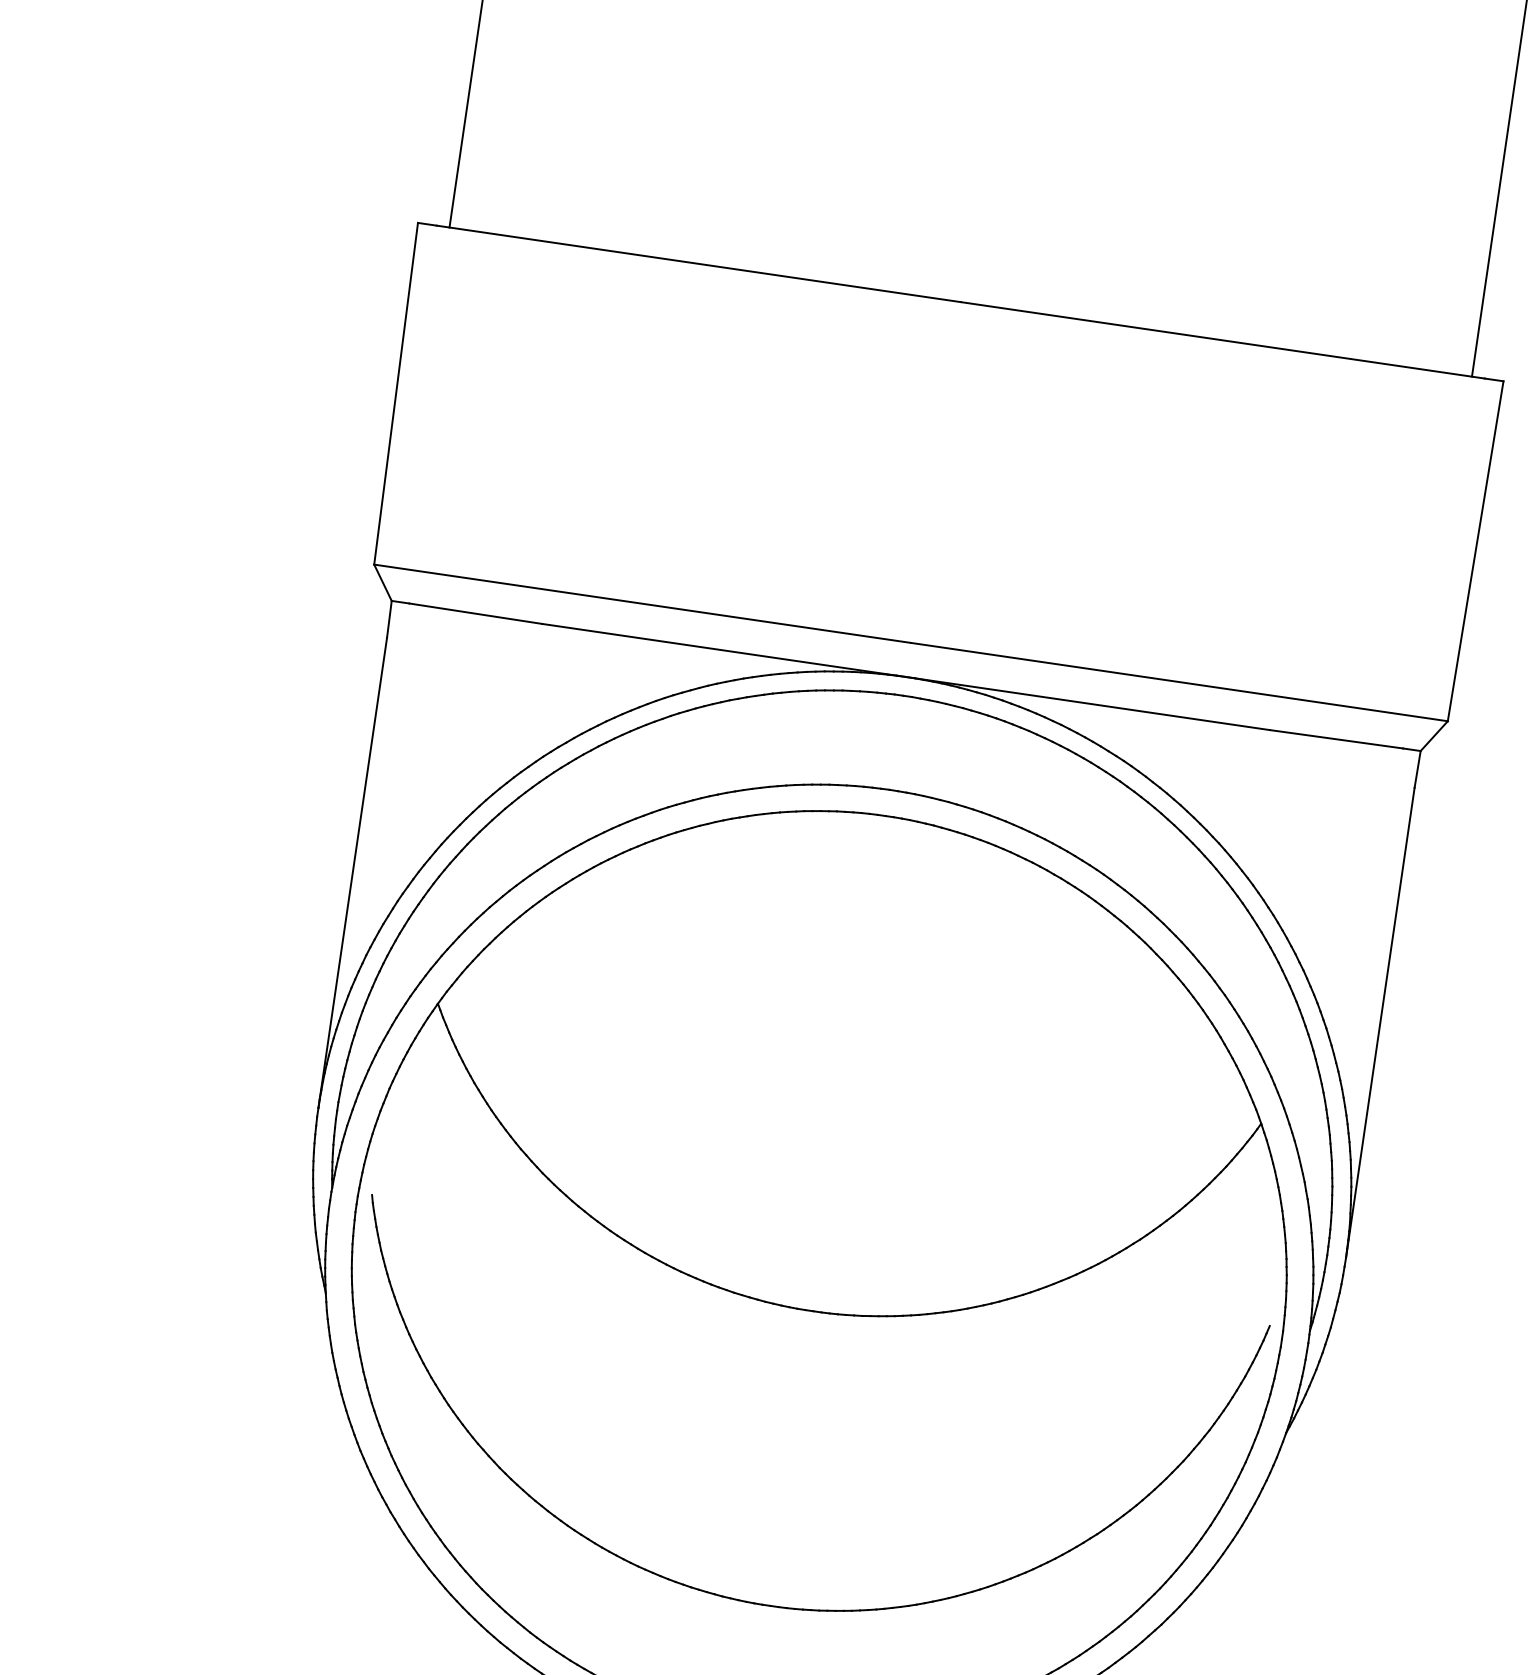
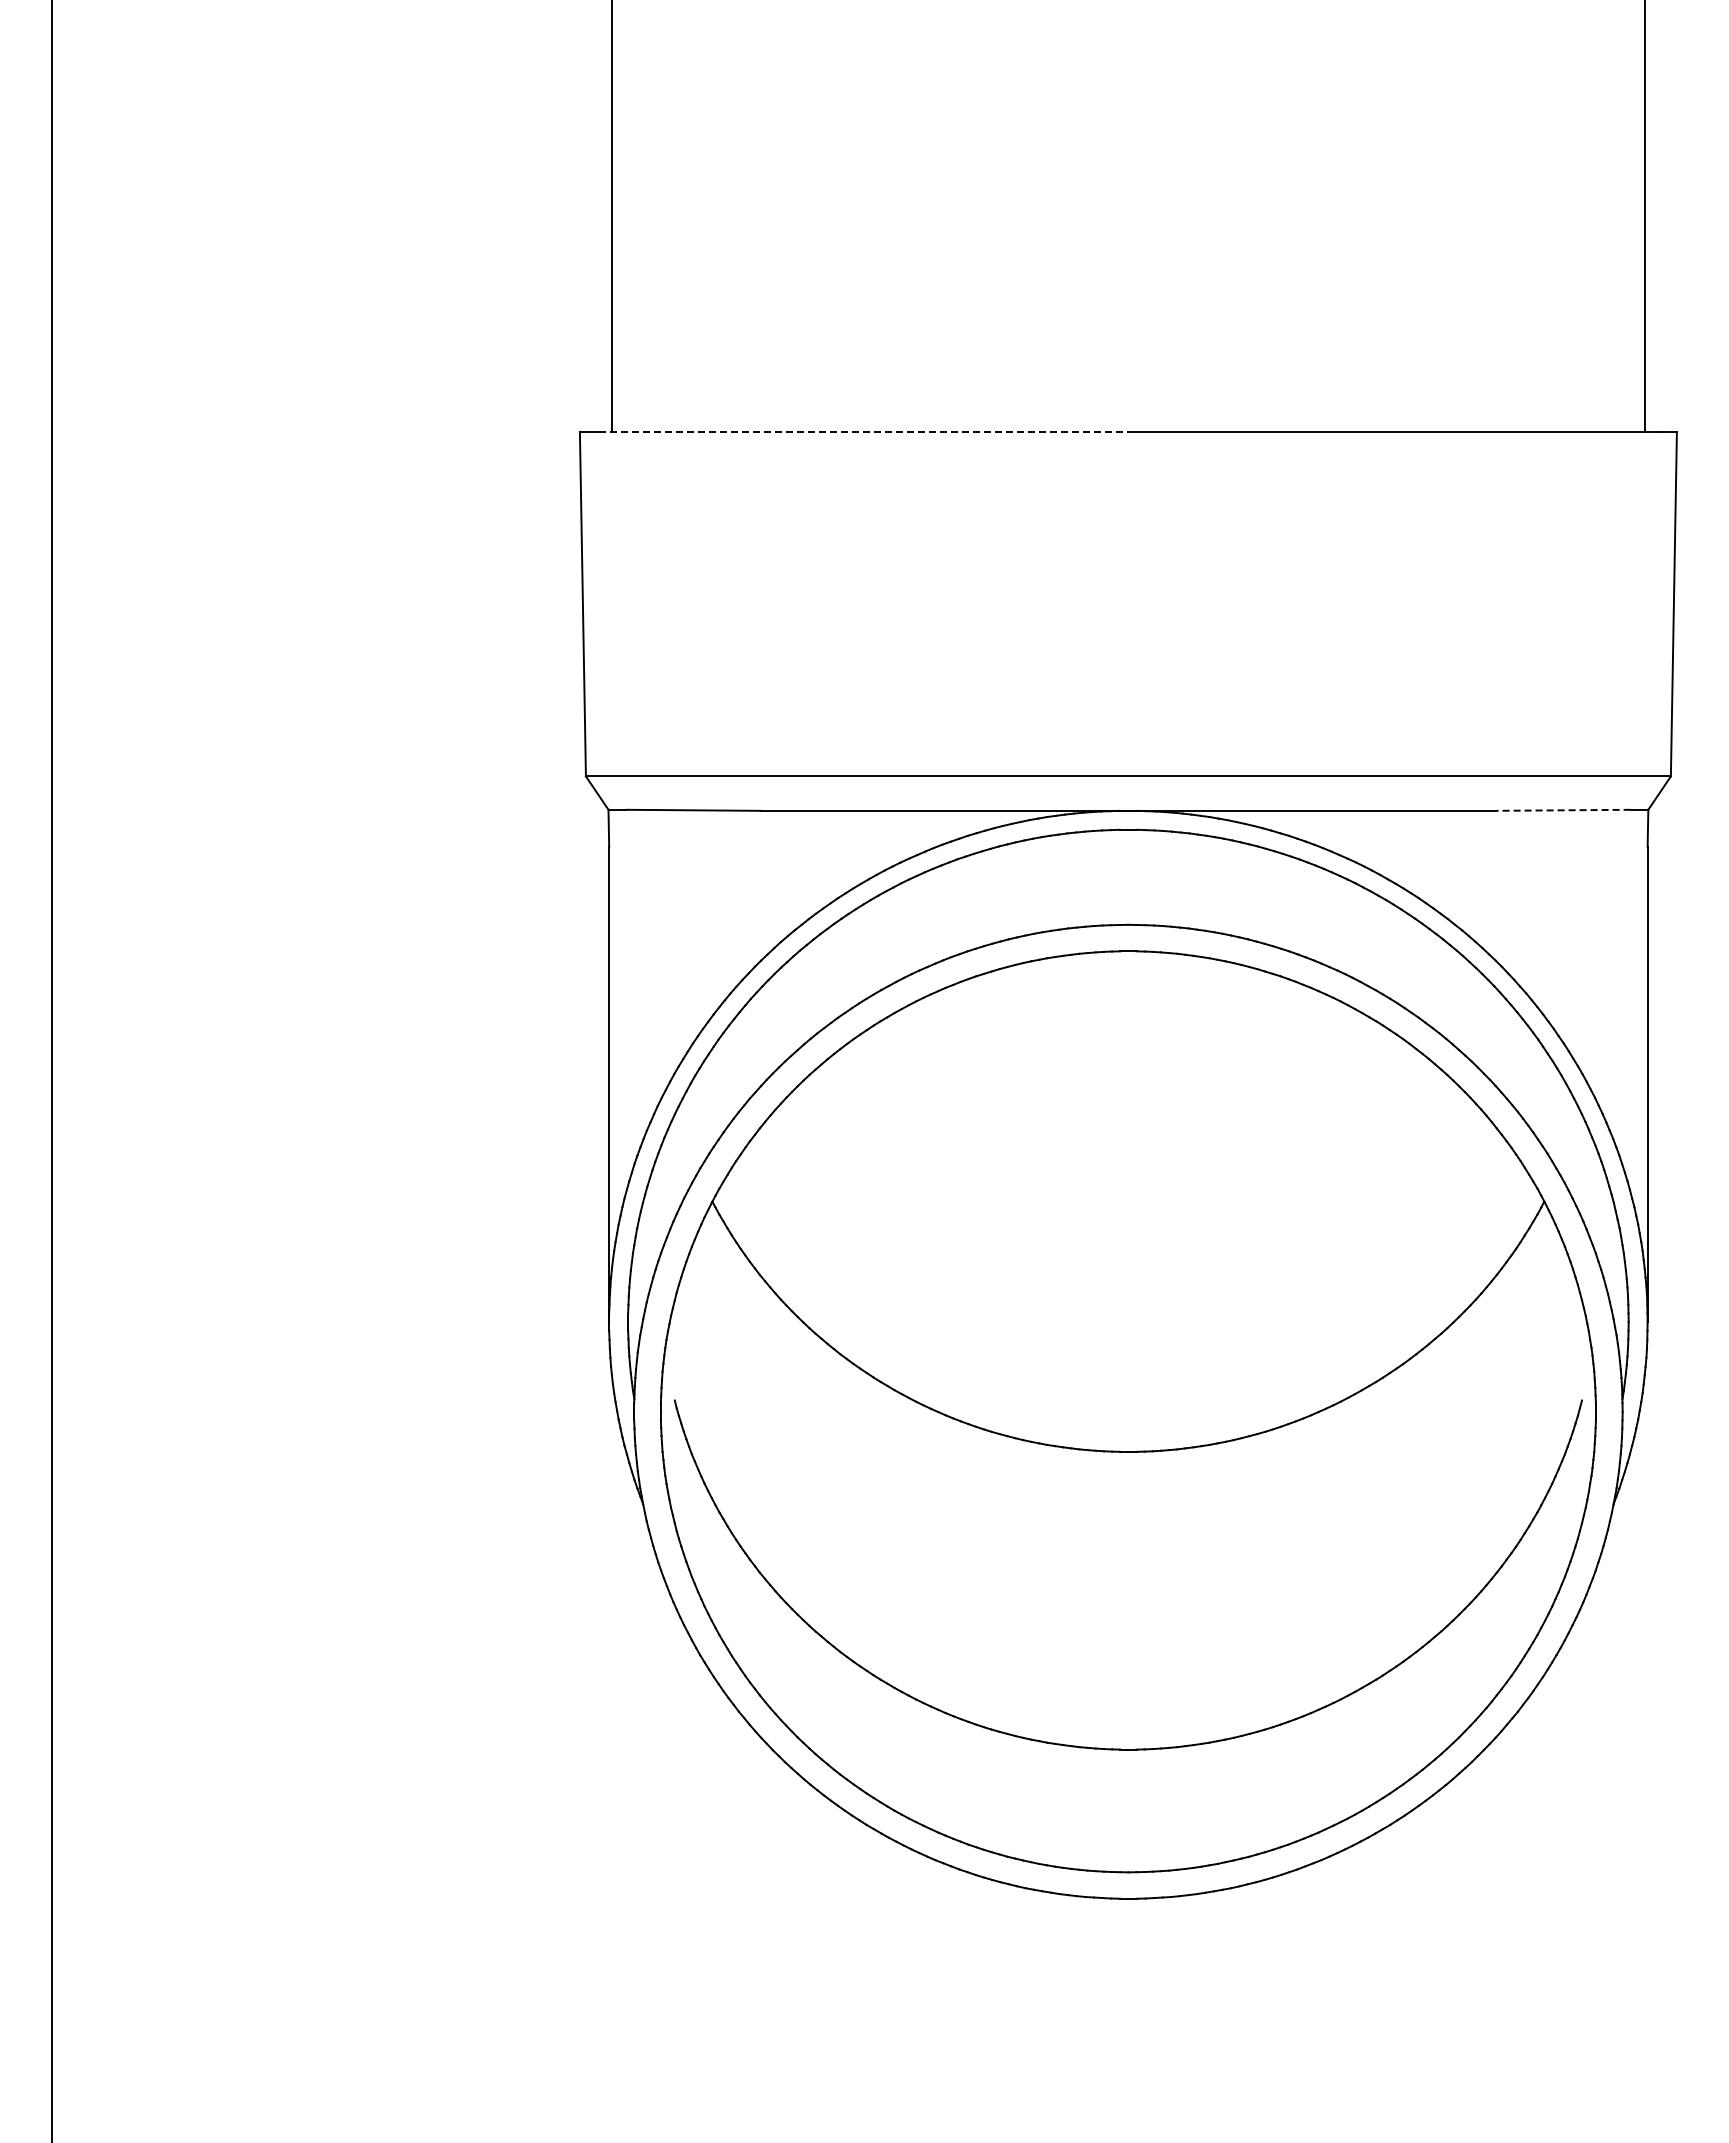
line: (698, 263) -> (863, 431), solid -> dashed
line: (1335, 739) -> (1562, 810), solid -> dashed

